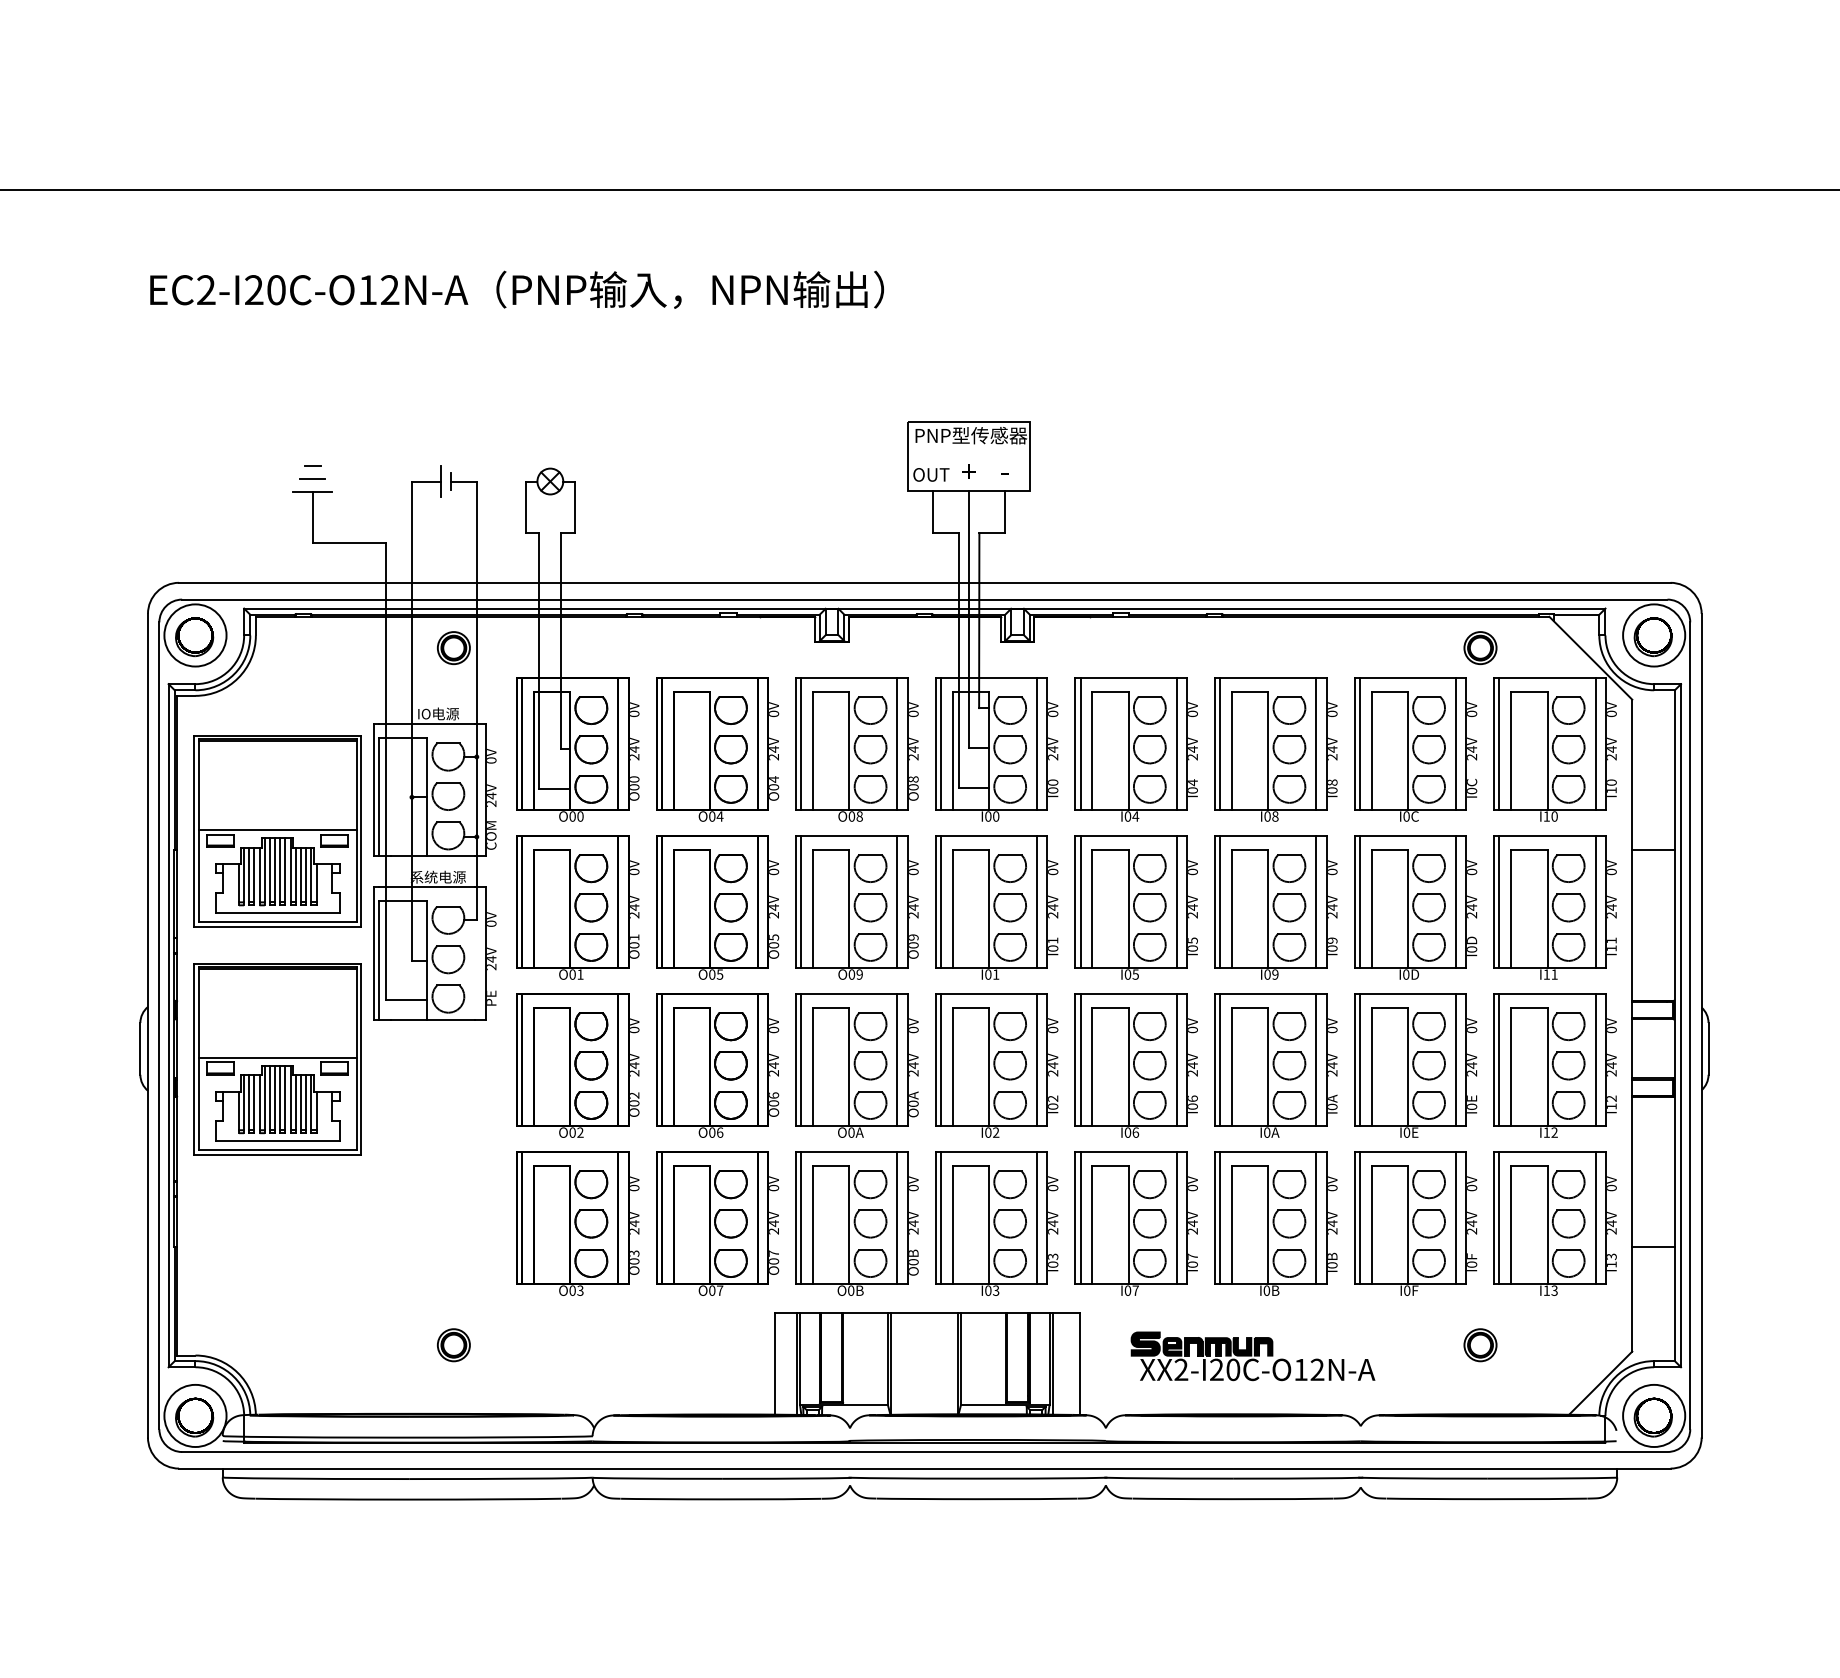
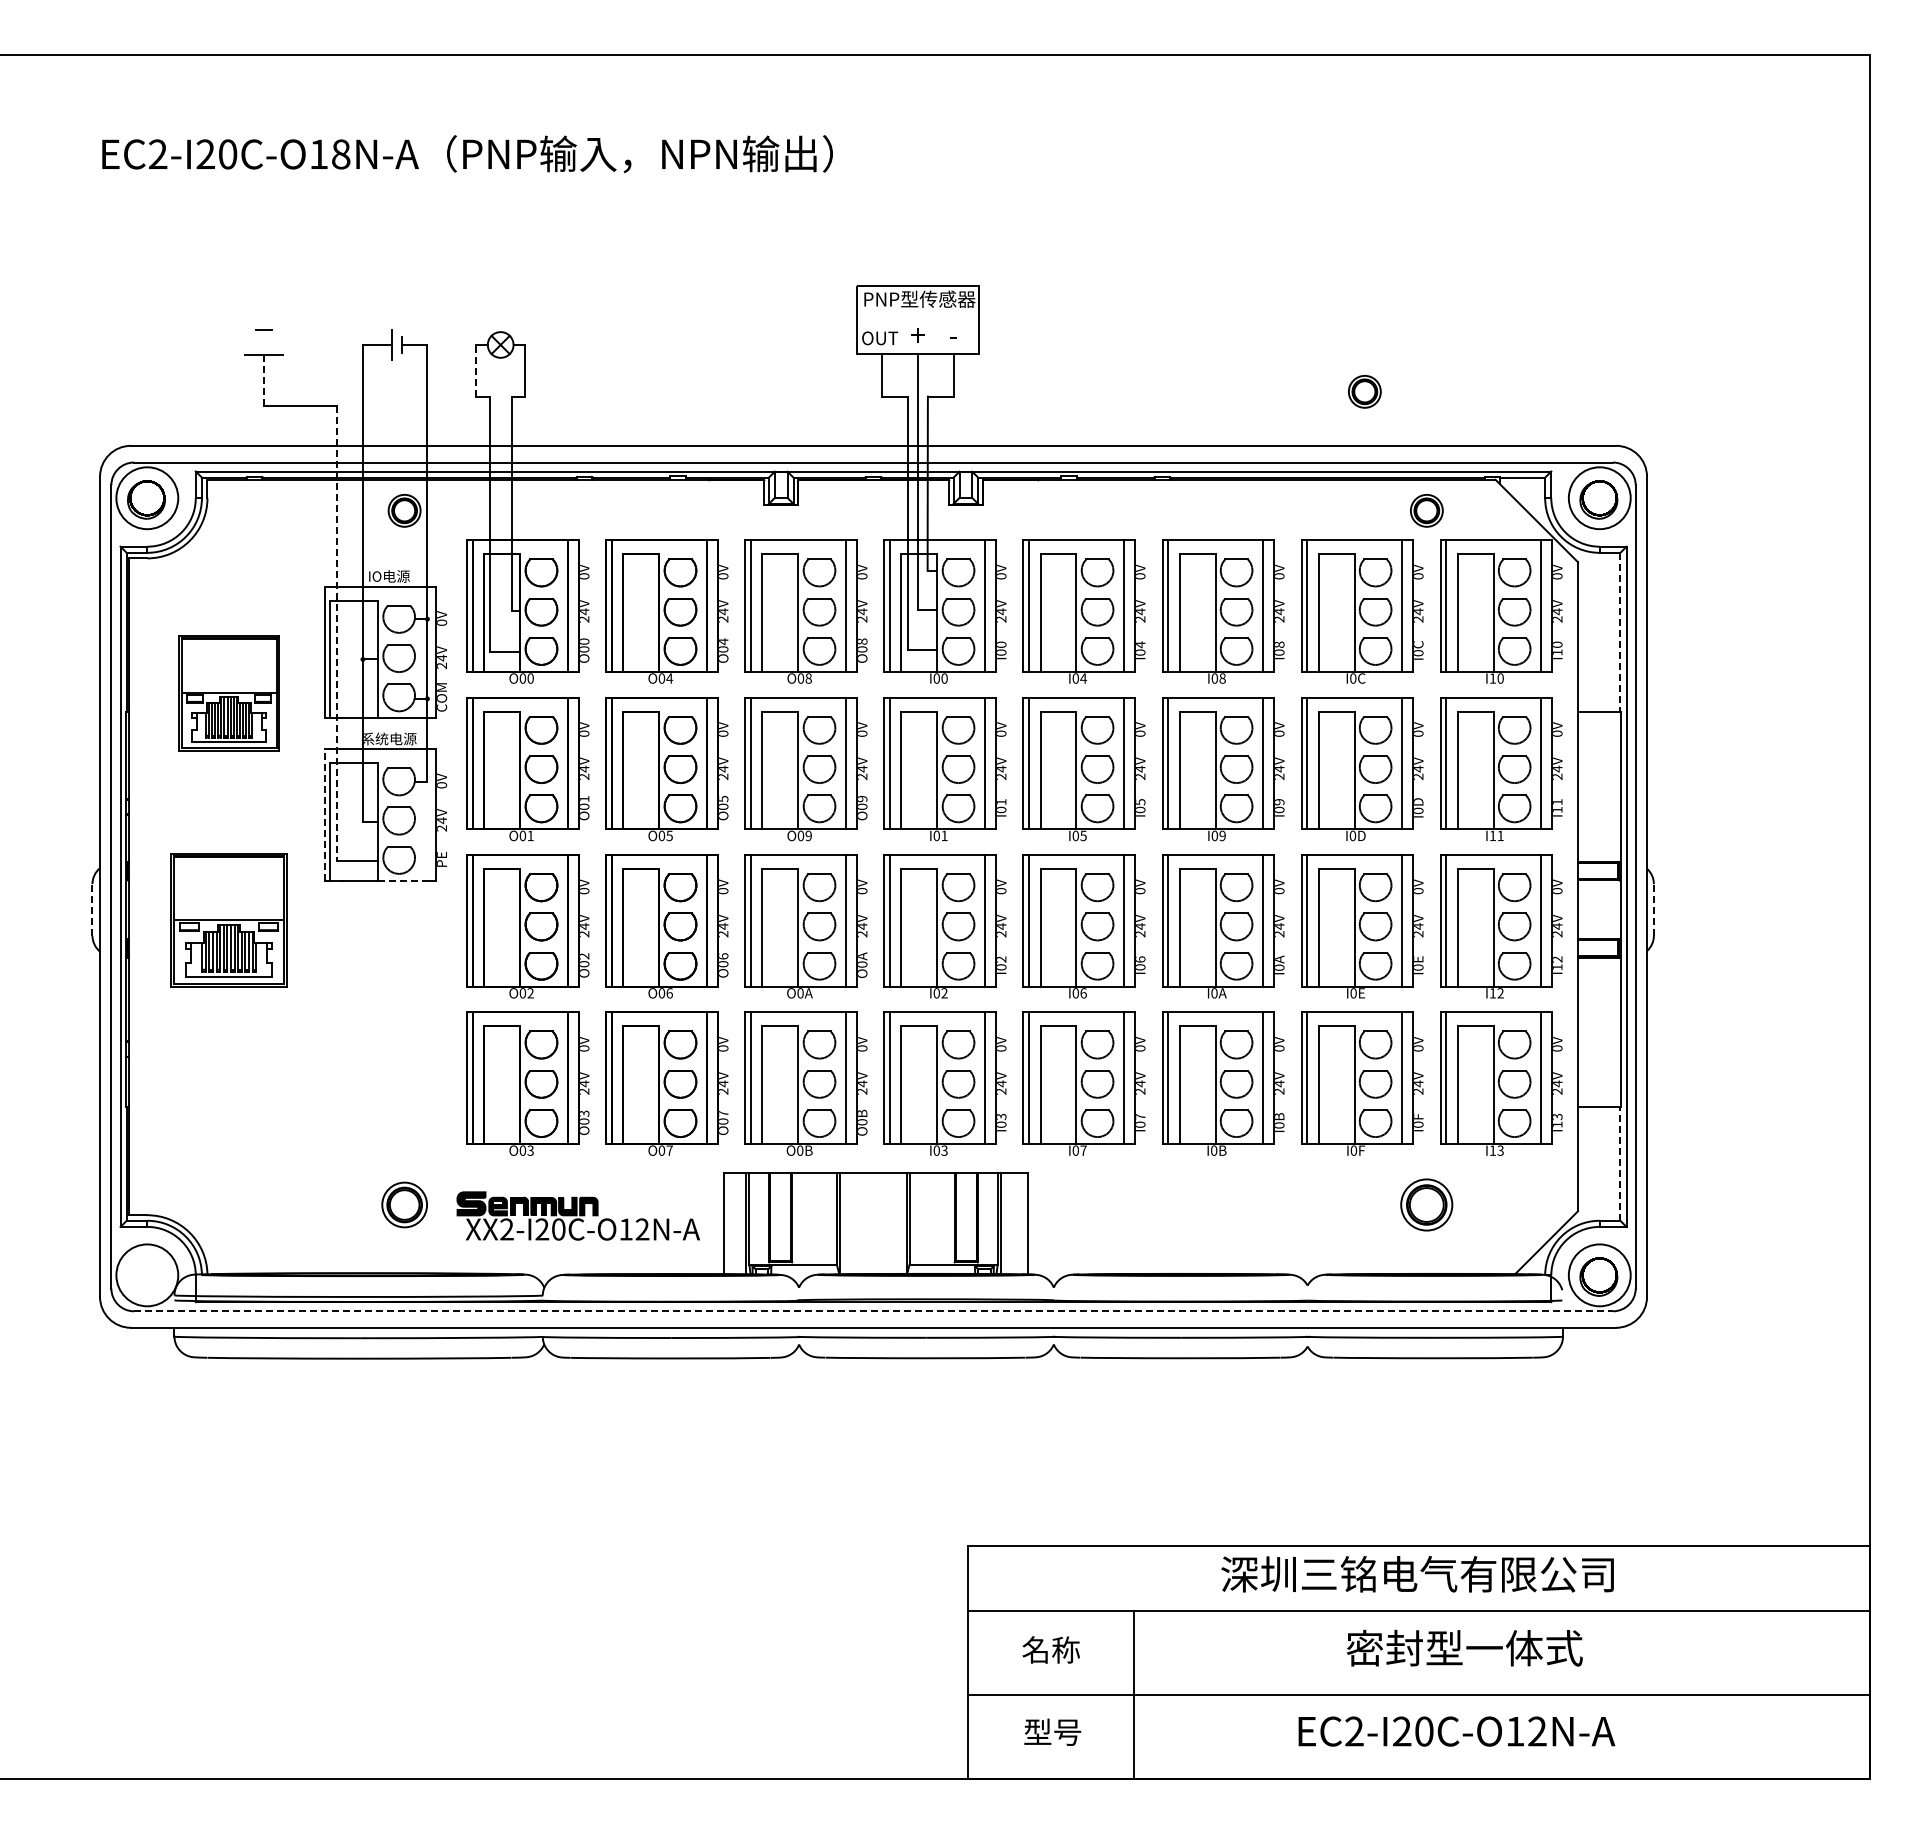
text: (390, 290) -> (341, 154), EC2-I20C-O12N-A -> EC2-I20C-O18N-A
line: (312, 479) -> (263, 342), removed
line: (526, 507) -> (476, 370), solid -> dashed
line: (312, 518) -> (263, 381), solid -> dashed
part: (1417, 528) -> (1364, 391), added
line: (1674, 770) -> (1620, 632), solid -> dashed
line: (385, 772) -> (336, 634), solid -> dashed
part: (276, 831) -> (228, 693), size x0.6
line: (374, 953) -> (325, 814), solid -> dashed
line: (451, 1019) -> (402, 880), solid -> dashed
line: (140, 1048) -> (92, 909), solid -> dashed
line: (1708, 1048) -> (1653, 909), solid -> dashed
part: (276, 1059) -> (228, 920), size x0.7
line: (1674, 1303) -> (1620, 1163), solid -> dashed
part: (453, 1344) -> (404, 1204), size x1.4
part: (1480, 1344) -> (1426, 1204), size x1.6
part: (1252, 1355) -> (577, 1215), moved
part: (194, 1417) -> (146, 1276), removed
line: (925, 1452) -> (874, 1311), solid -> dashed

